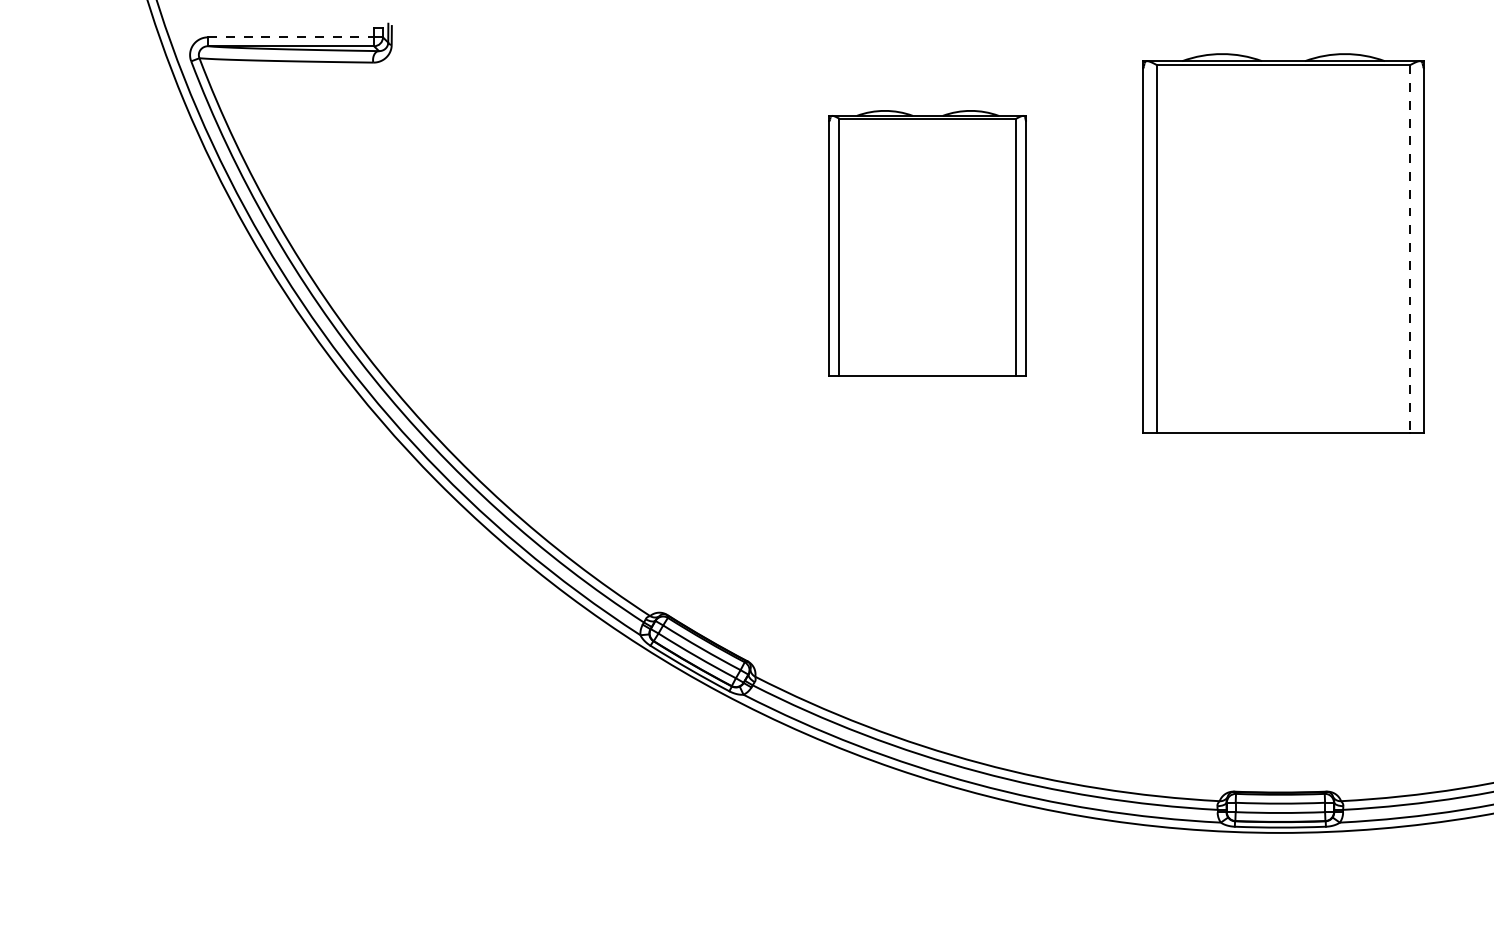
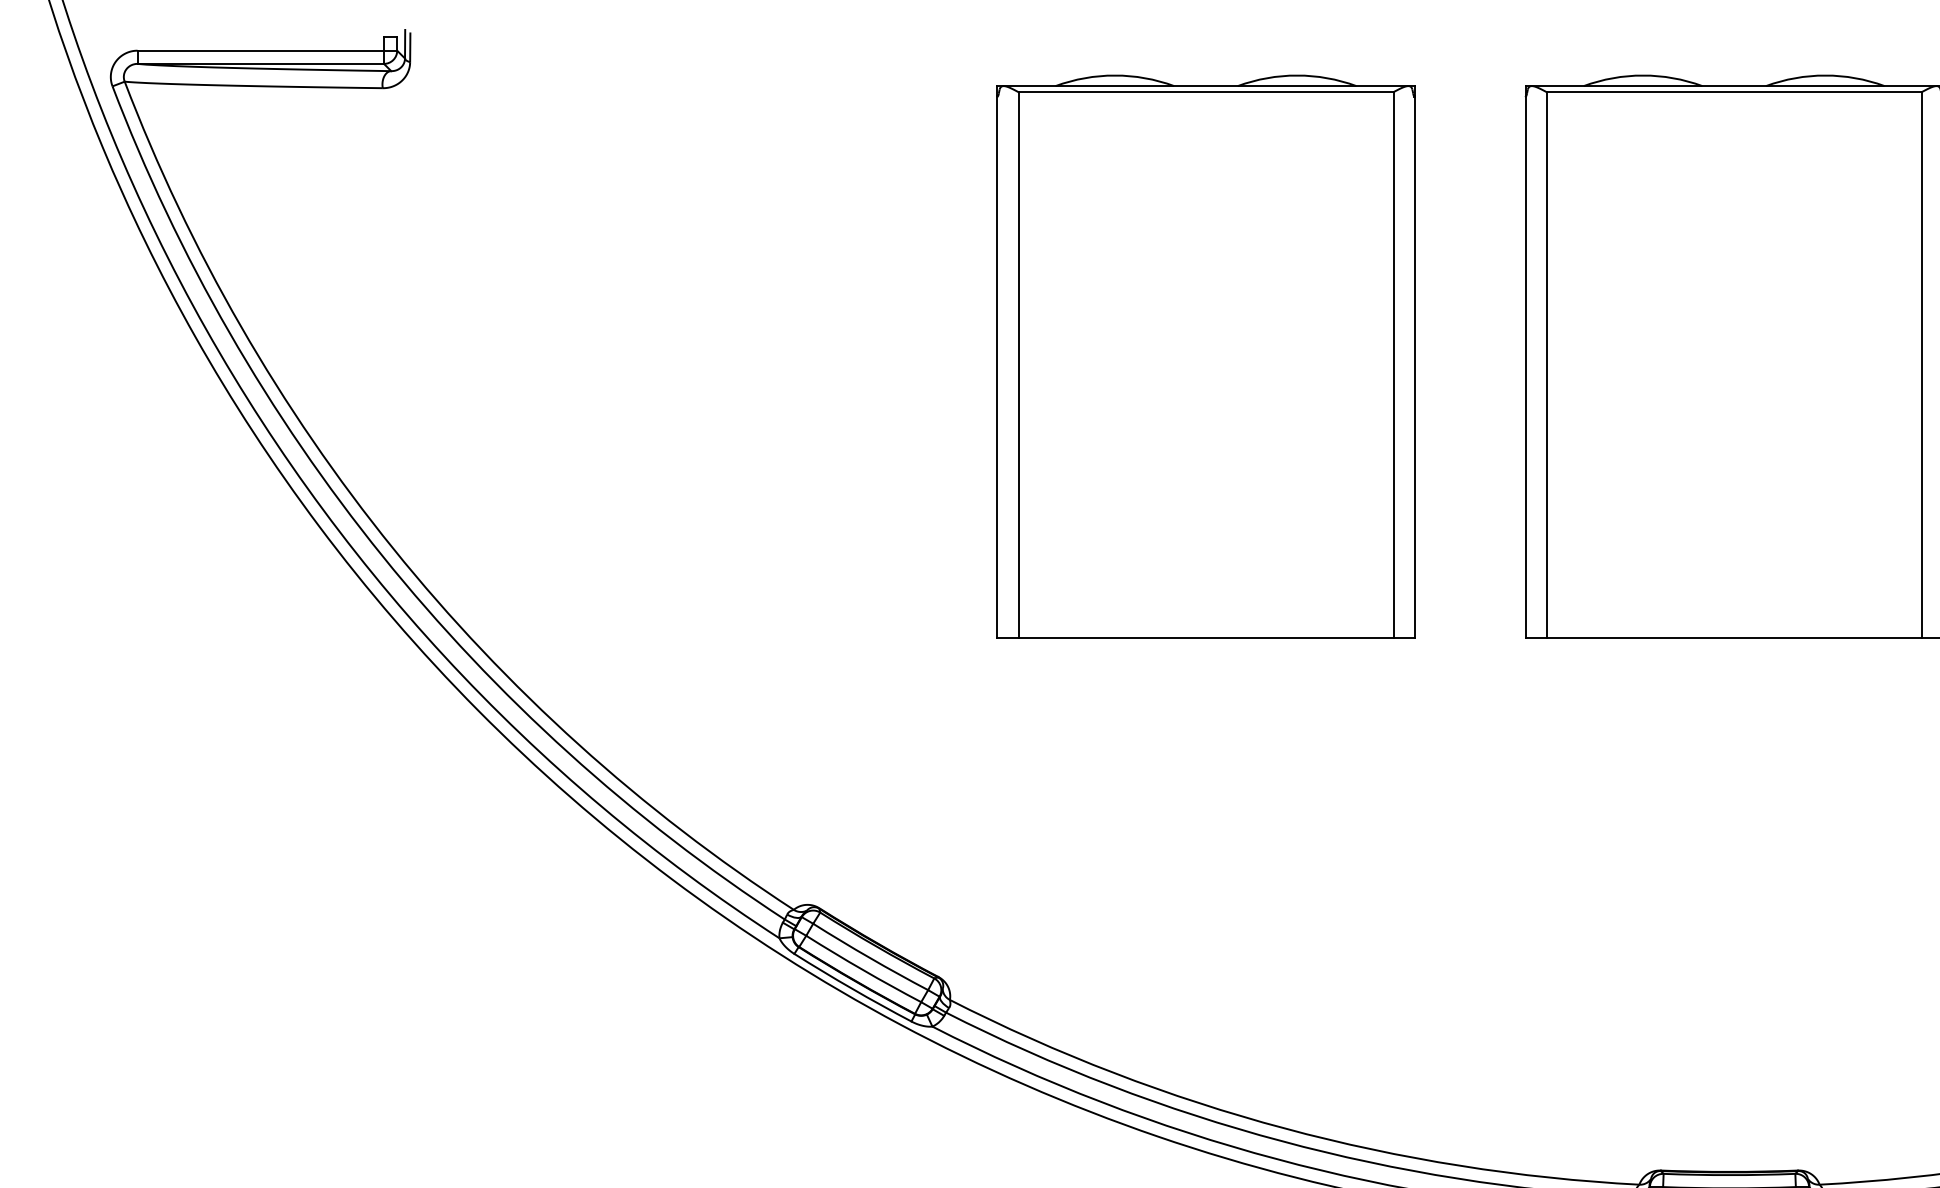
line: (291, 37) -> (261, 50), dashed -> solid
part: (927, 243) -> (1205, 356), size x1.43
line: (1409, 249) -> (1921, 365), dashed -> solid

